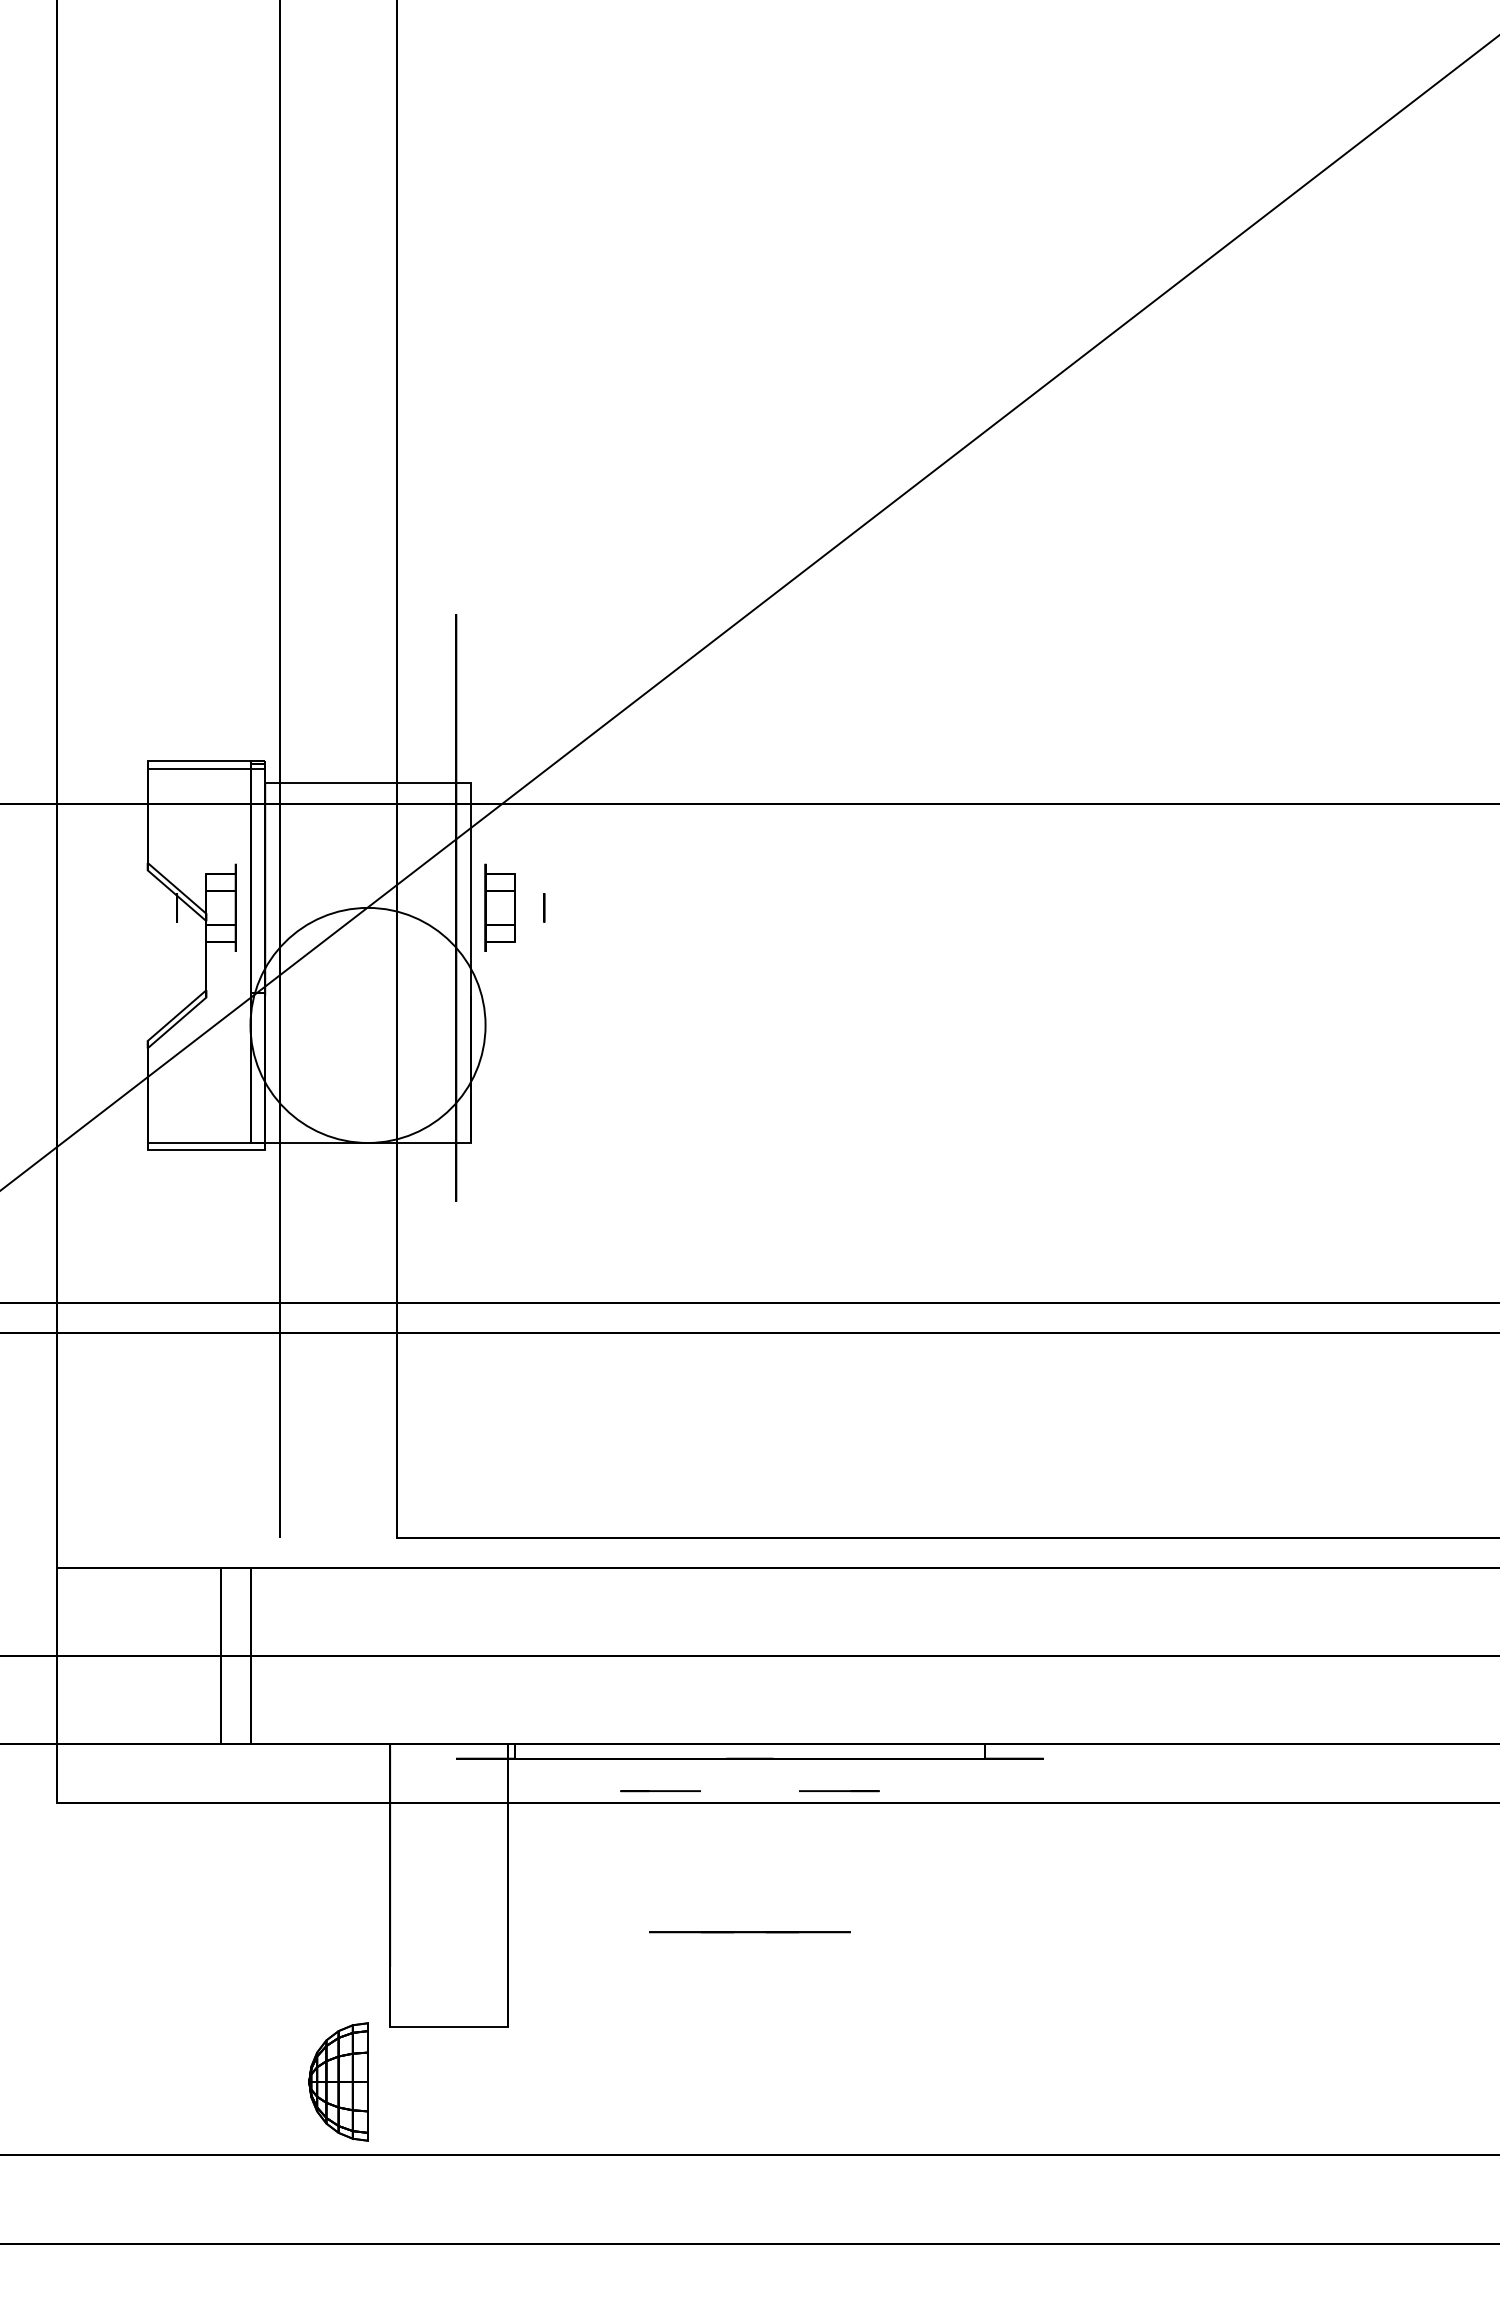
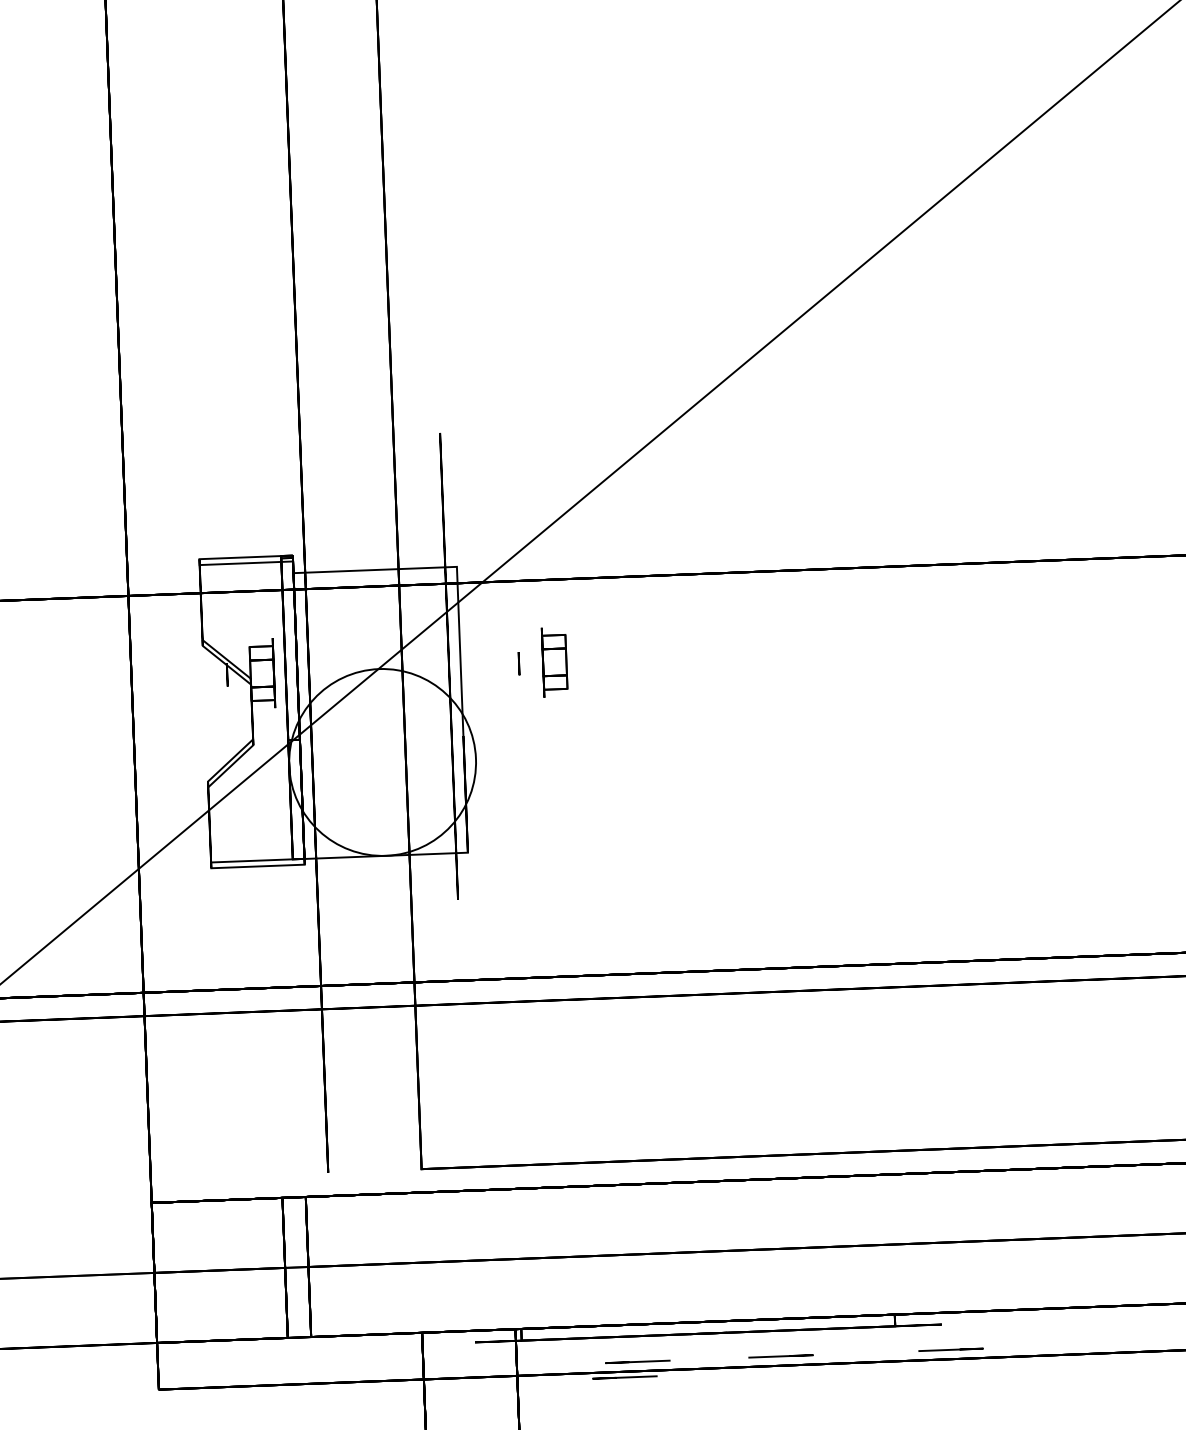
part: (499, 907) -> (554, 662), moved
line: (1053, 1791) -> (950, 1350), added
line: (643, 1810) -> (625, 1377), added

